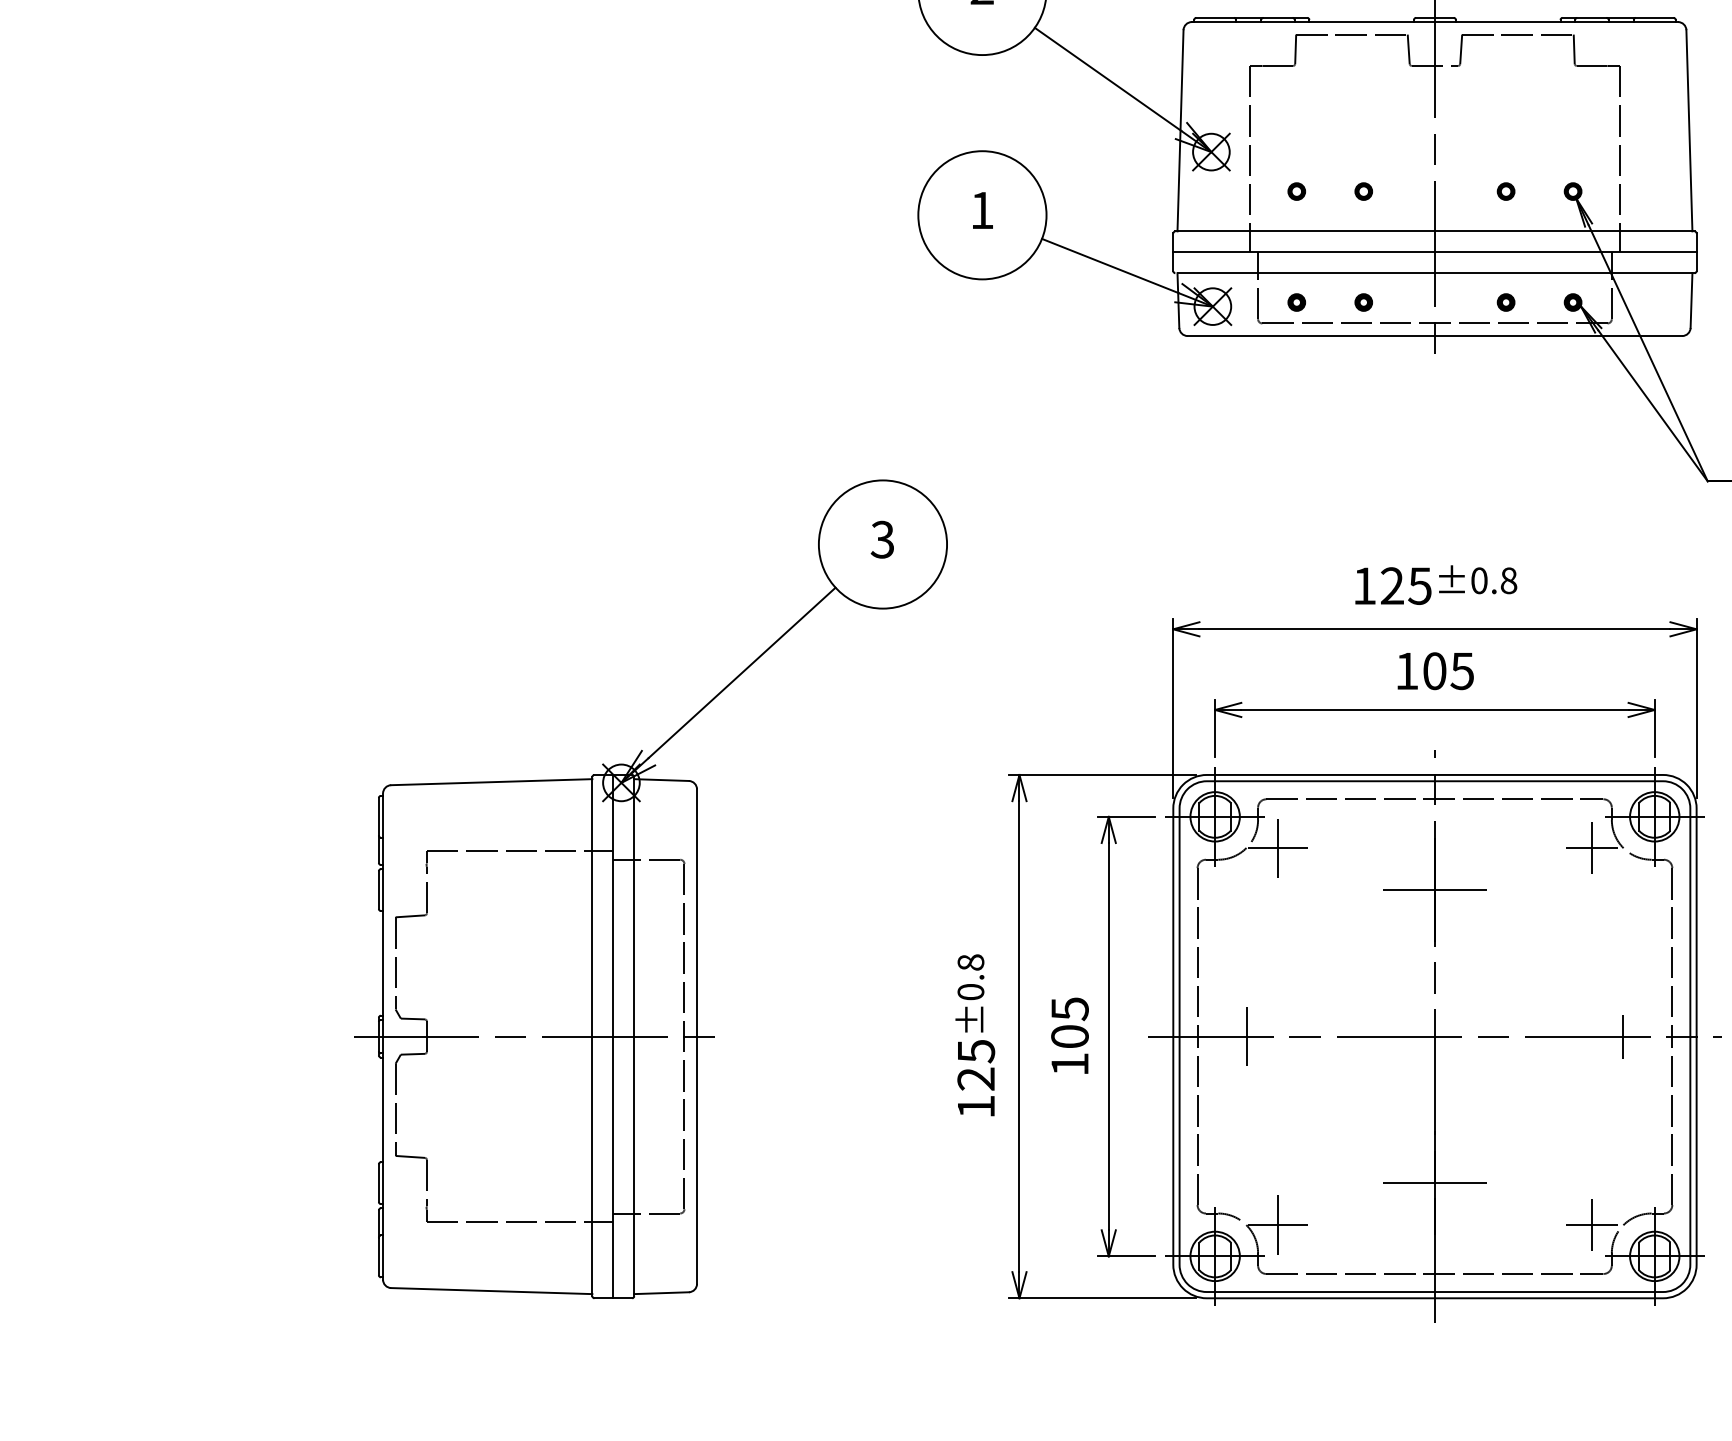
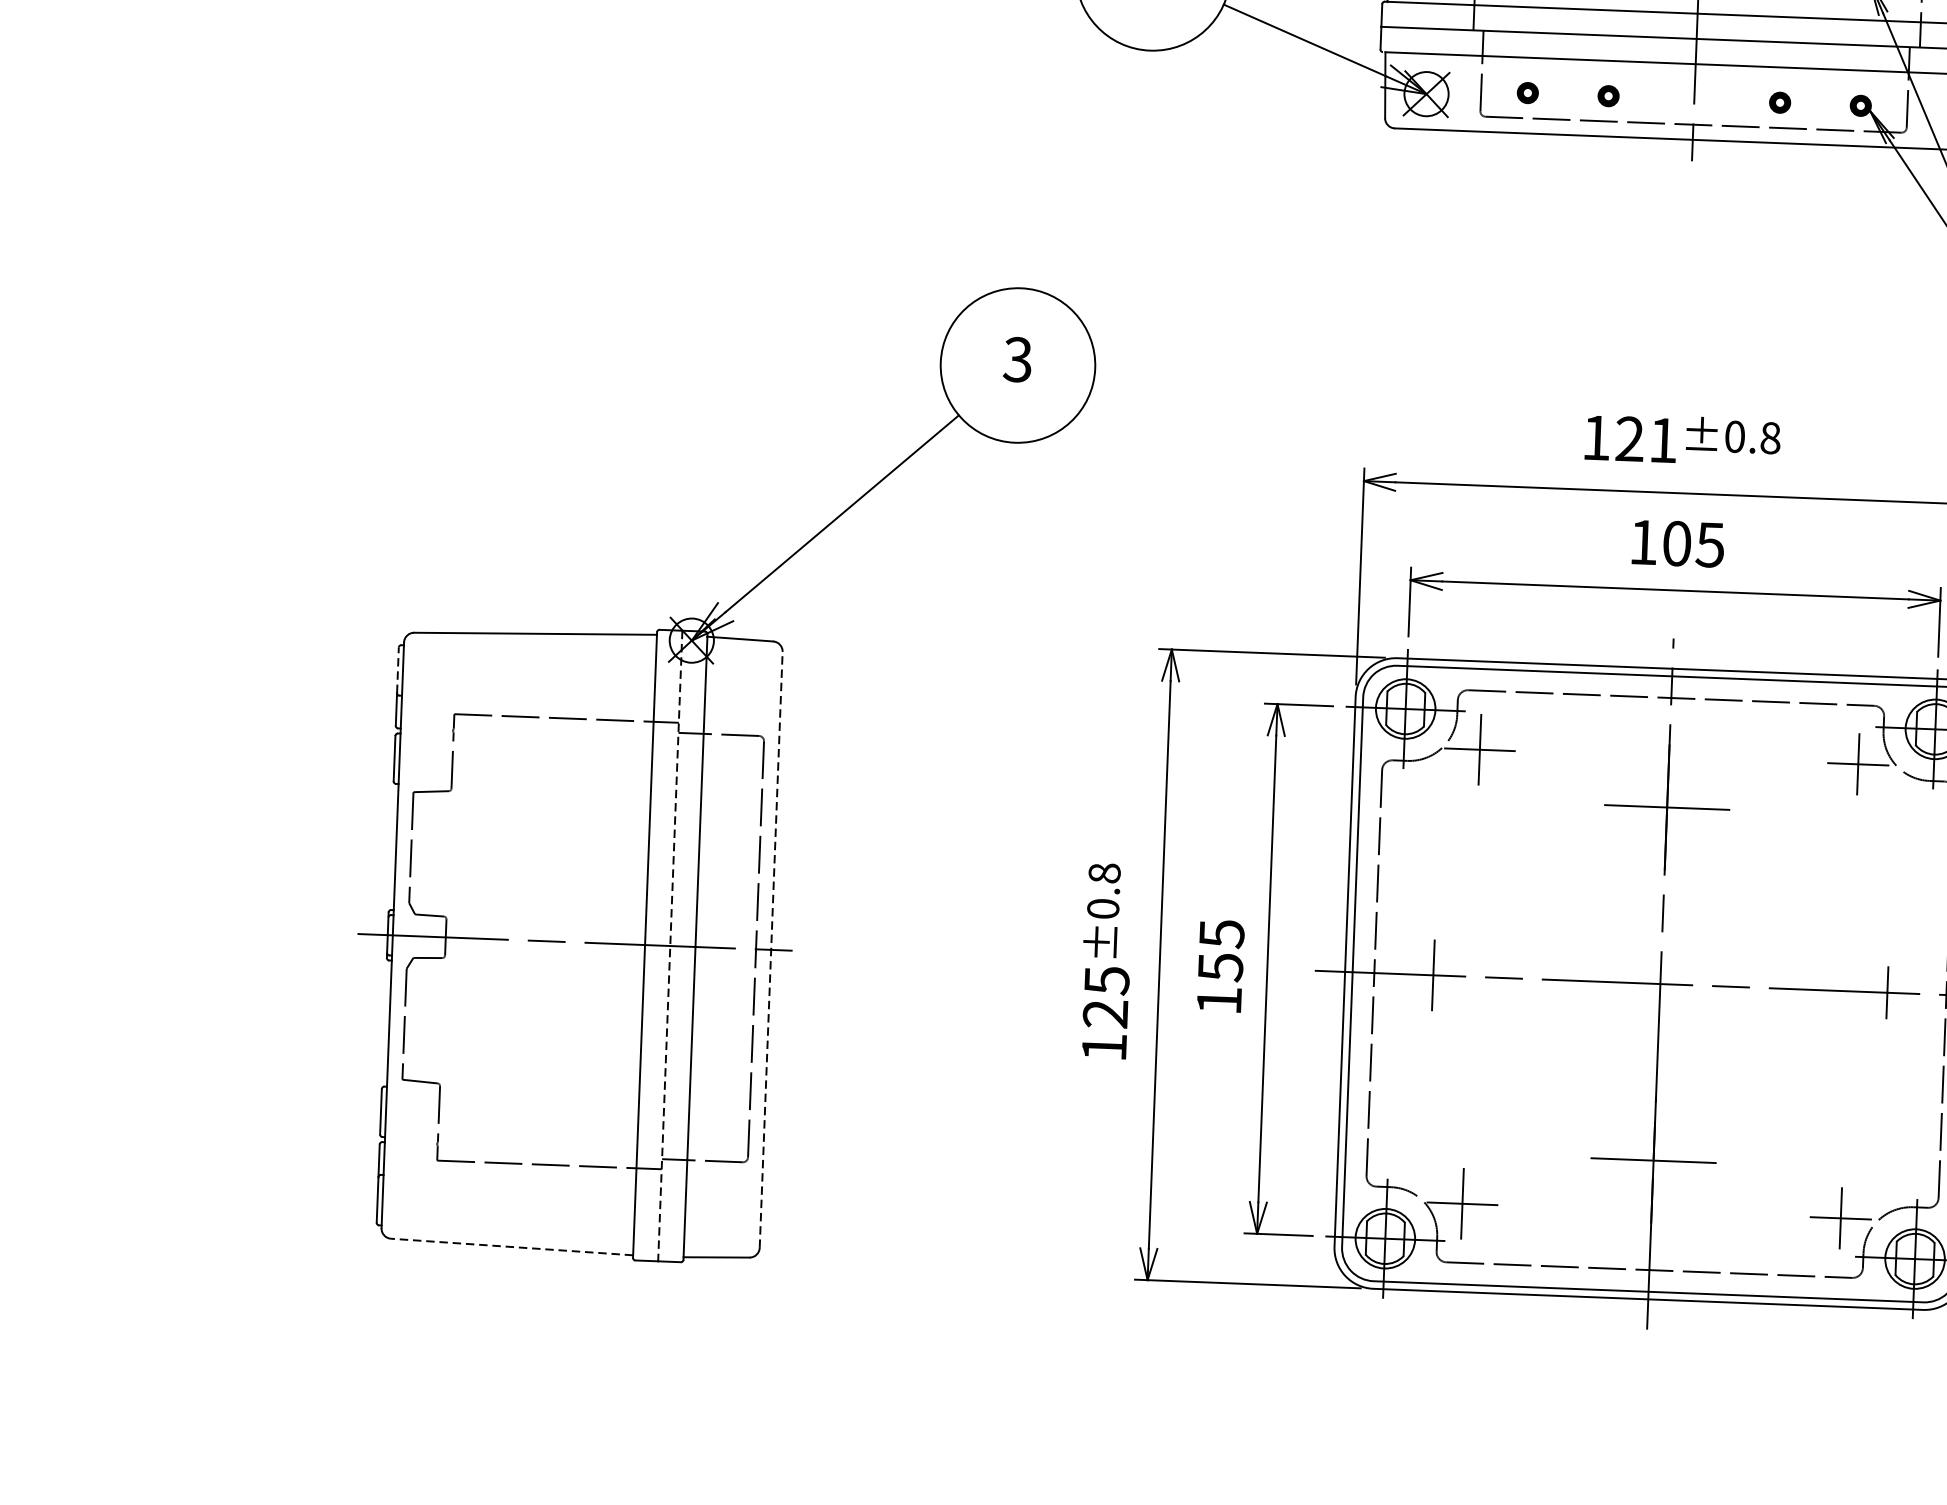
text: (1419, 585) -> (1662, 439), 125 -> 121
line: (378, 816) -> (397, 669), solid -> dashed
line: (613, 1036) -> (670, 945), solid -> dashed
line: (697, 1036) -> (771, 949), solid -> dashed
text: (1069, 1036) -> (1220, 966), 105 -> 155
line: (491, 1291) -> (511, 1247), solid -> dashed

